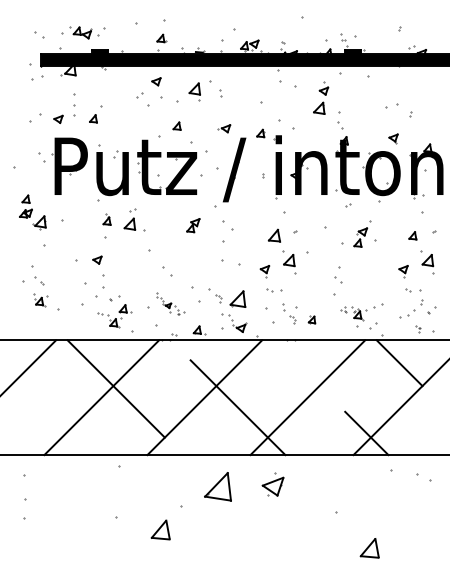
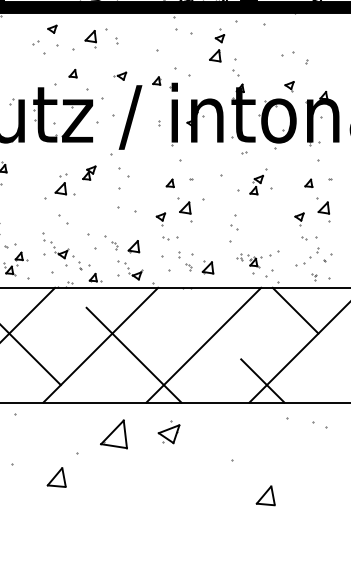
part: (134, 219) -> (65, 184), moved
part: (273, 235) -> (169, 183), size x0.62
part: (237, 298) -> (133, 246), size x0.71
part: (170, 303) -> (66, 251), size x1.67
part: (311, 319) -> (207, 267), size x1.67

